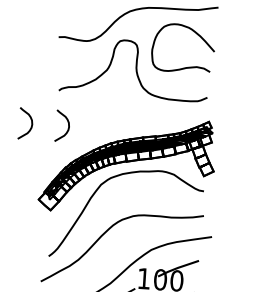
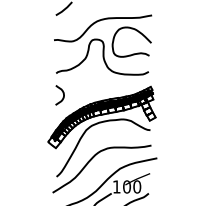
curve: (29, 121) -> (39, 93), removed

